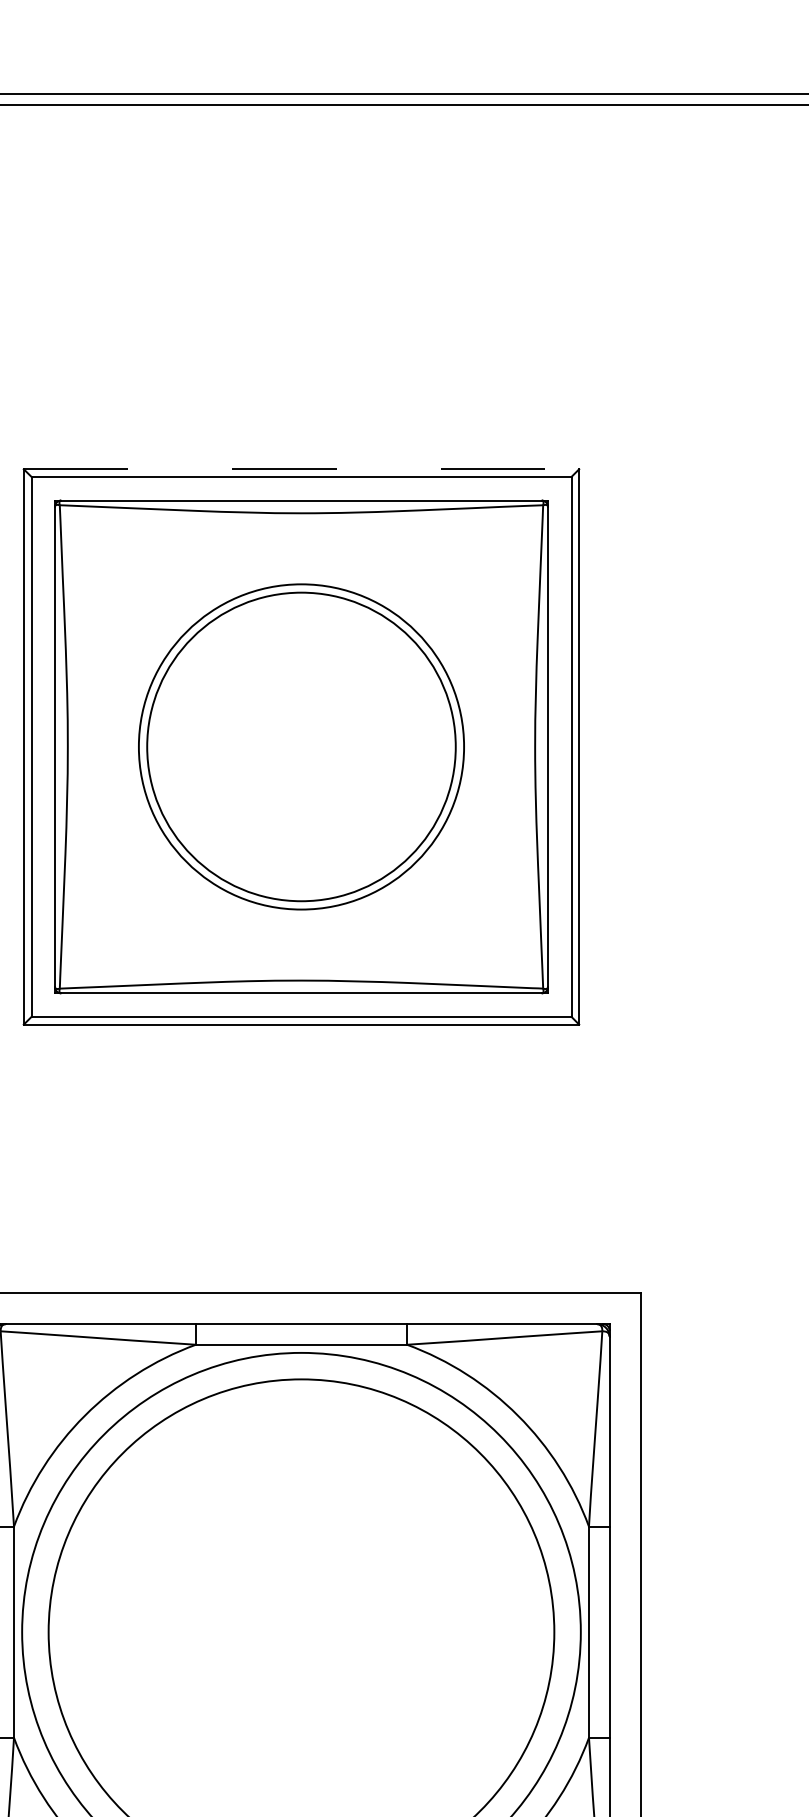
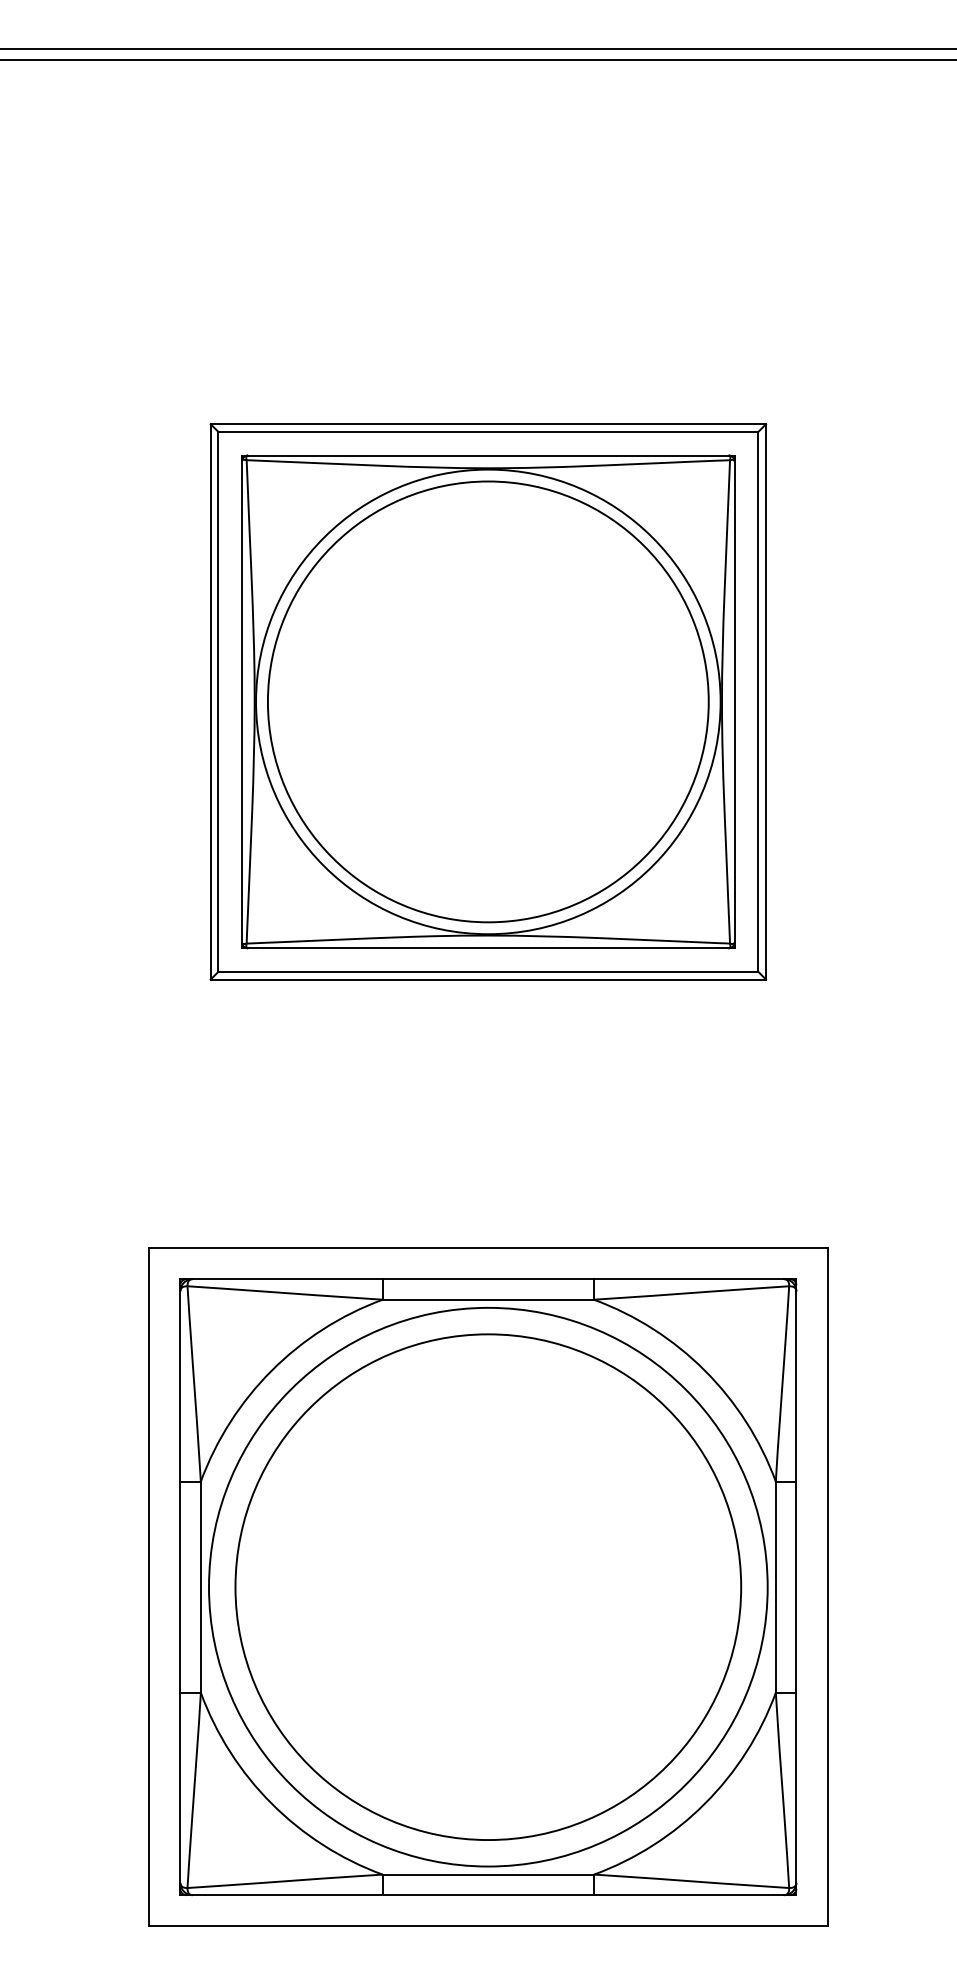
line: (301, 469) -> (488, 424), dashed -> solid
circle: (300, 746) -> (487, 701), size x1.43
circle: (301, 746) -> (488, 701), size x1.43

